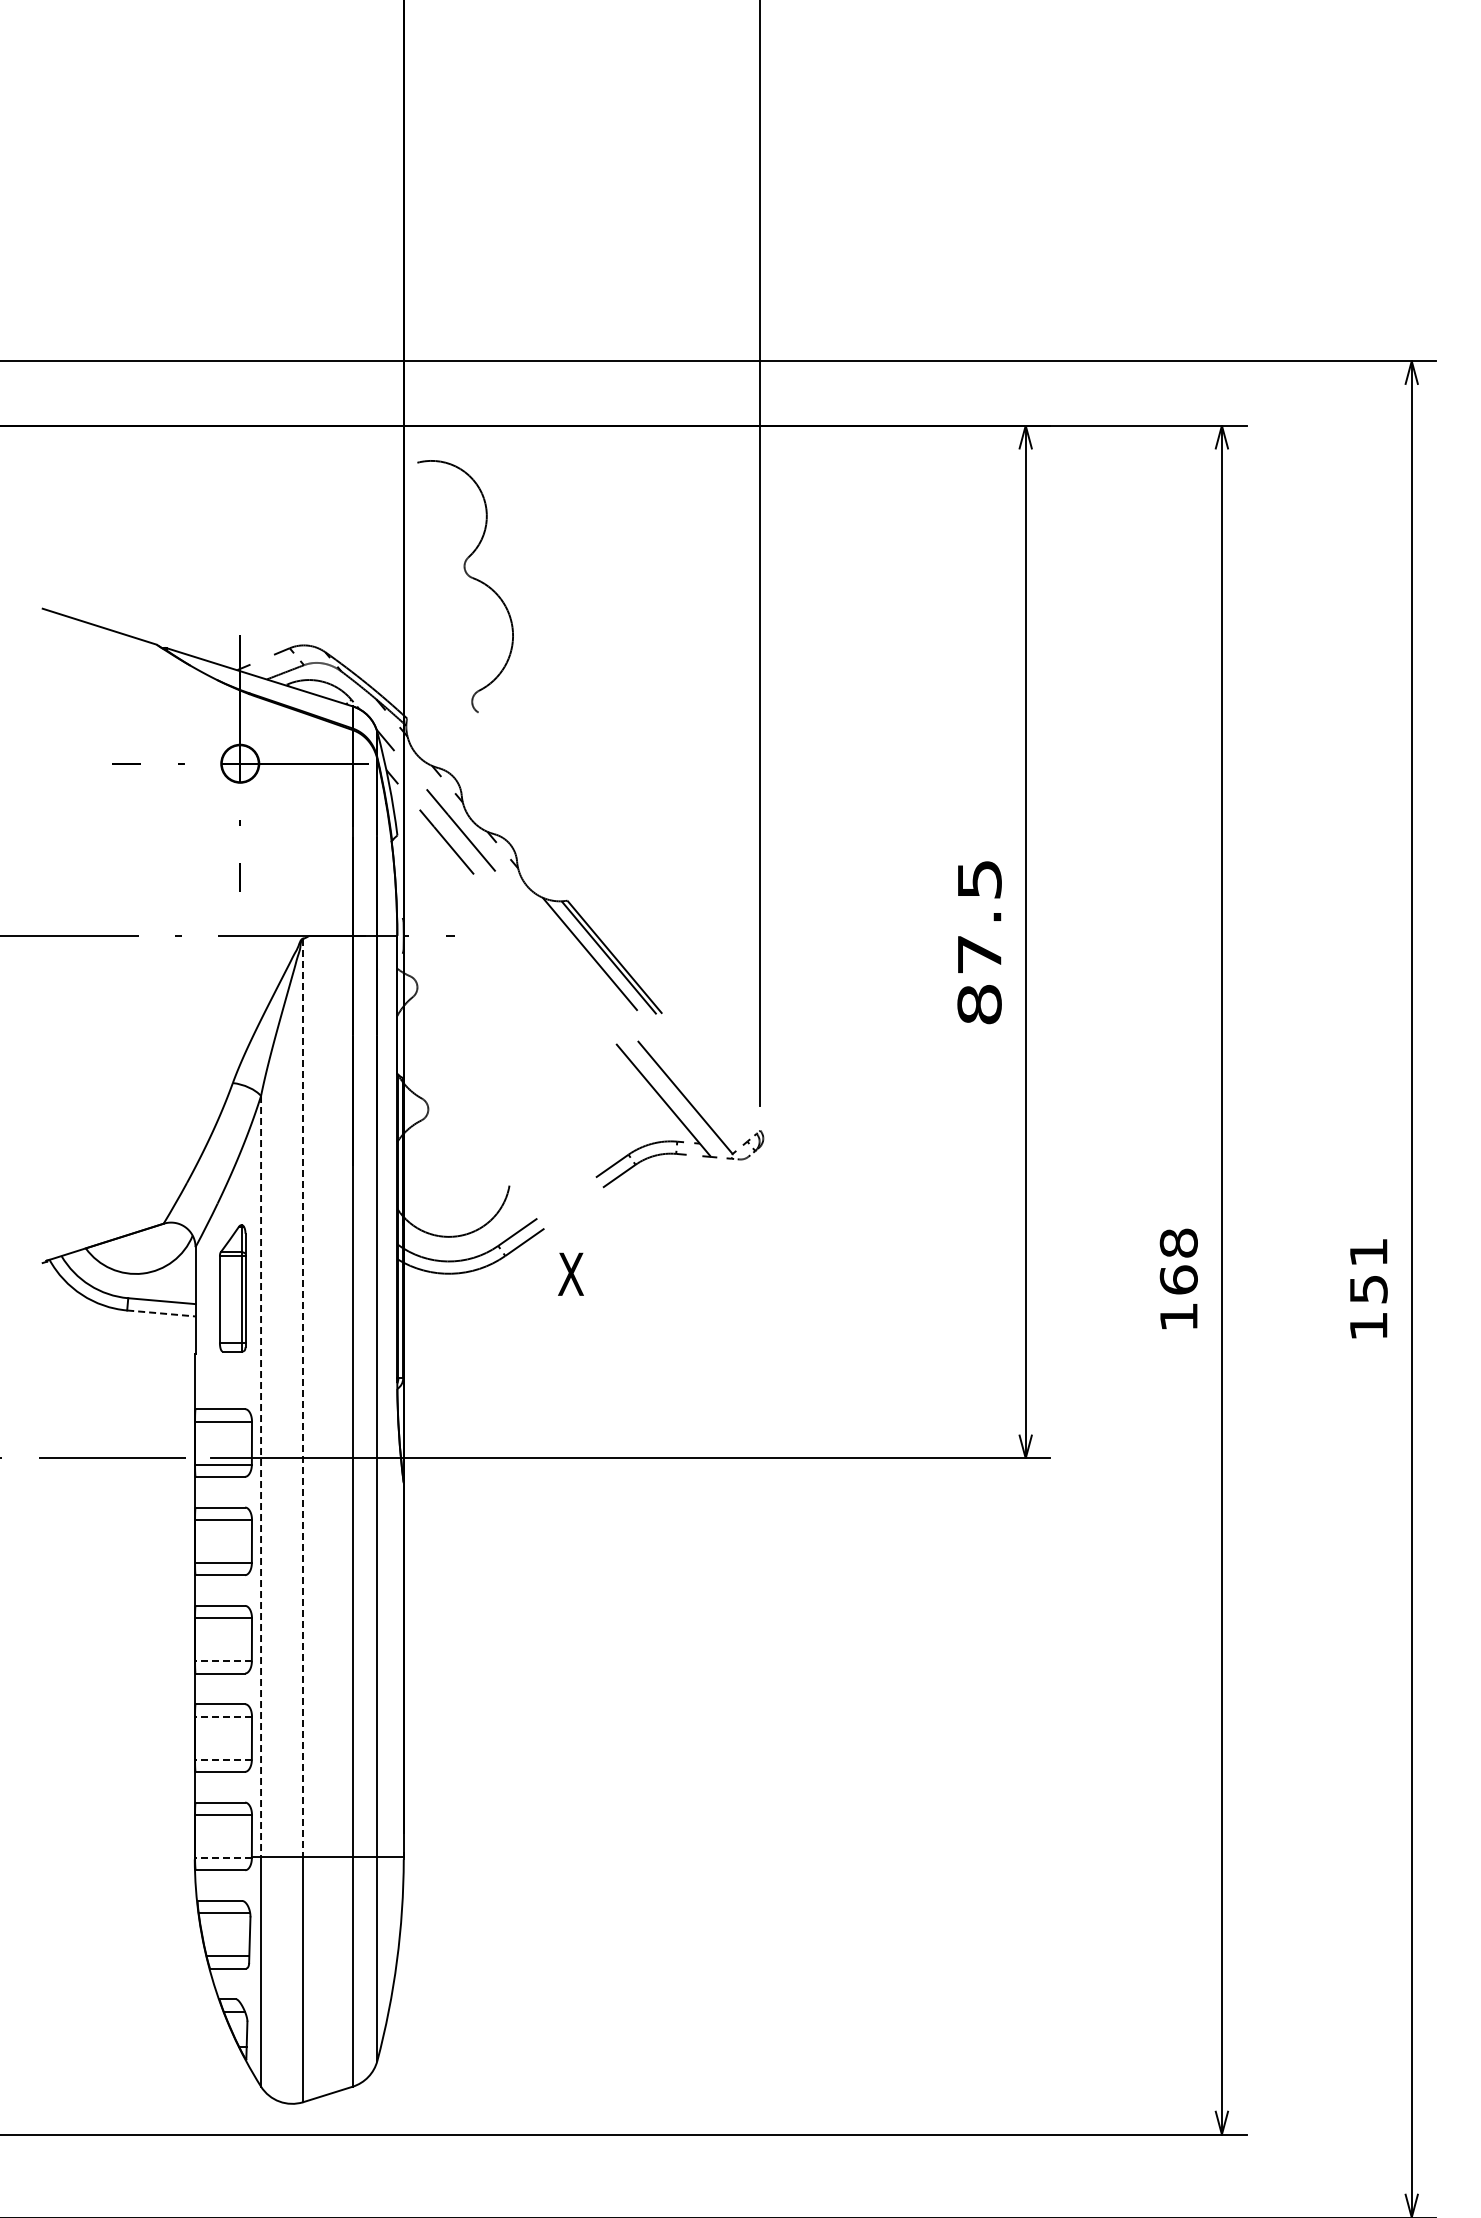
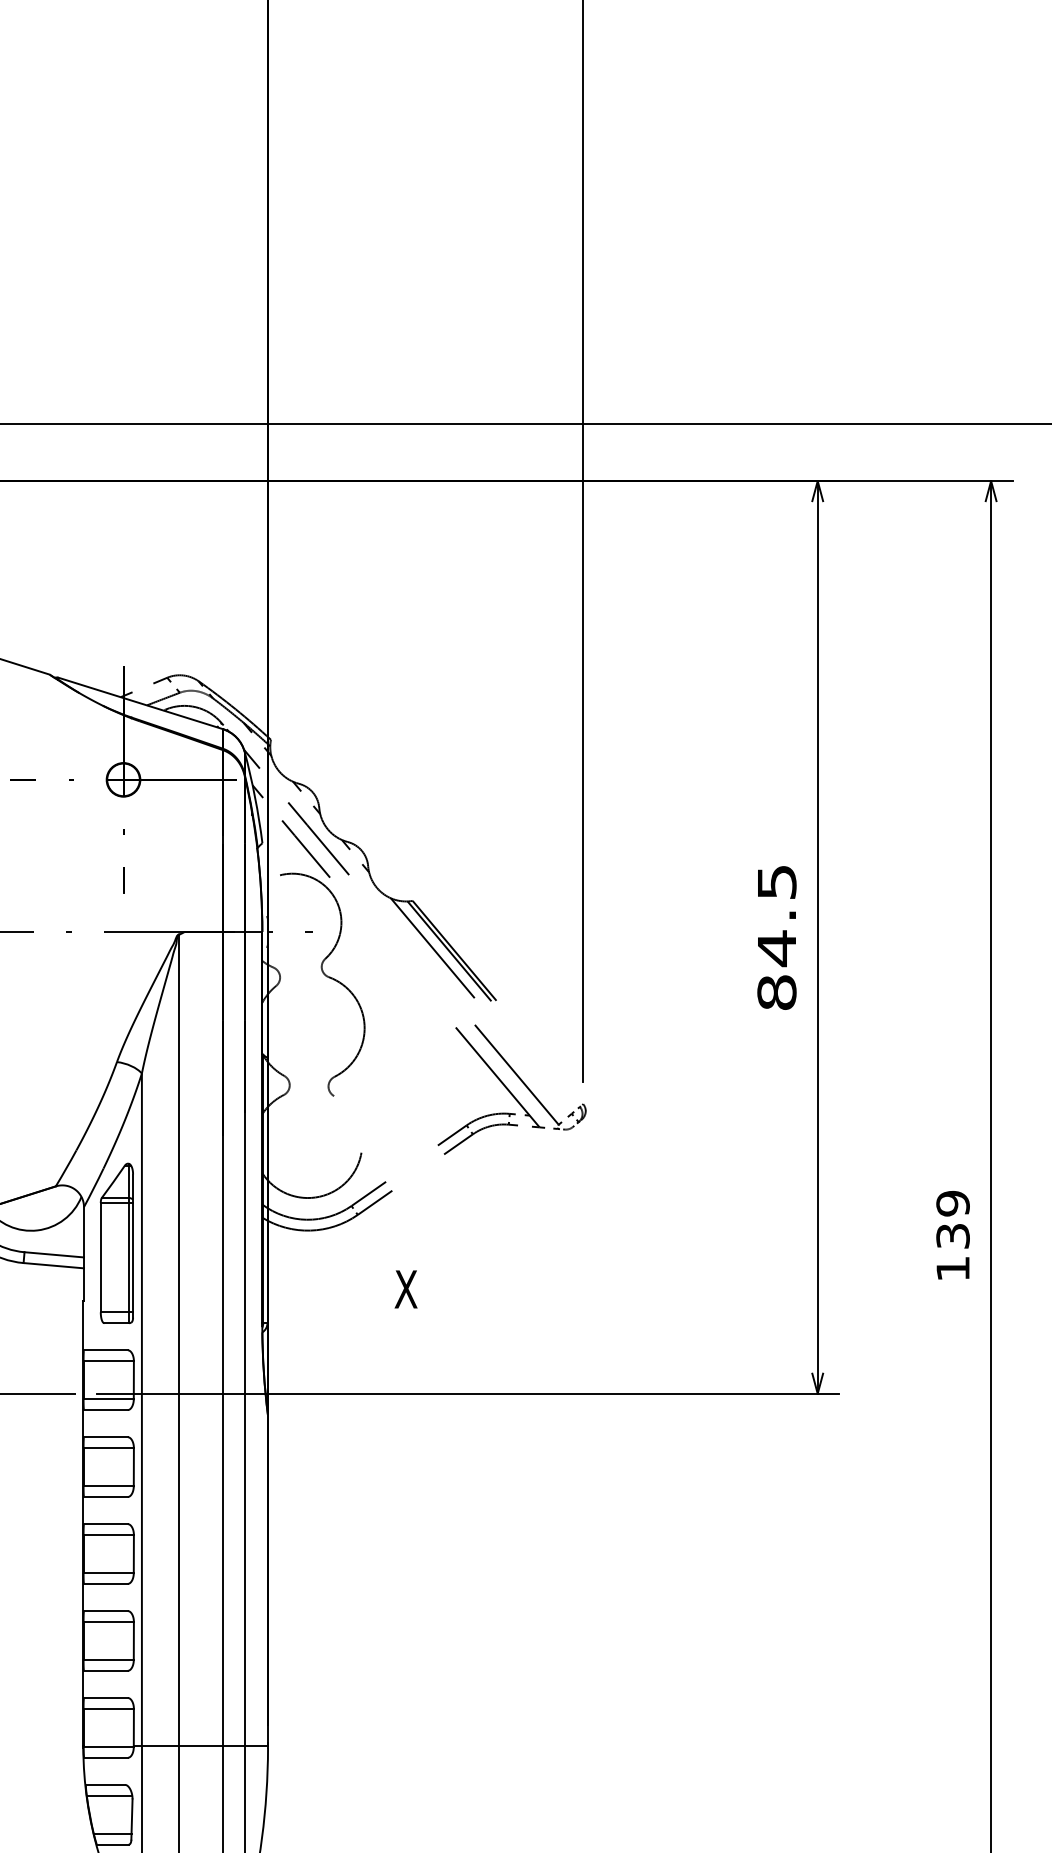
part: (469, 577) -> (326, 976), moved
text: (979, 954) -> (776, 948), 87.5 -> 84.5
text: (1178, 1261) -> (952, 1219), 168 -> 139
text: (570, 1273) -> (405, 1288), moved
part: (232, 1288) -> (116, 1243), size x1.43
line: (161, 1313) -> (53, 1265), dashed -> solid
line: (303, 1398) -> (179, 1340), dashed -> solid
line: (261, 1476) -> (142, 1409), dashed -> solid
line: (222, 1661) -> (107, 1573), dashed -> solid
line: (223, 1716) -> (108, 1621), dashed -> solid
line: (222, 1759) -> (107, 1659), dashed -> solid
line: (222, 1857) -> (107, 1746), dashed -> solid

